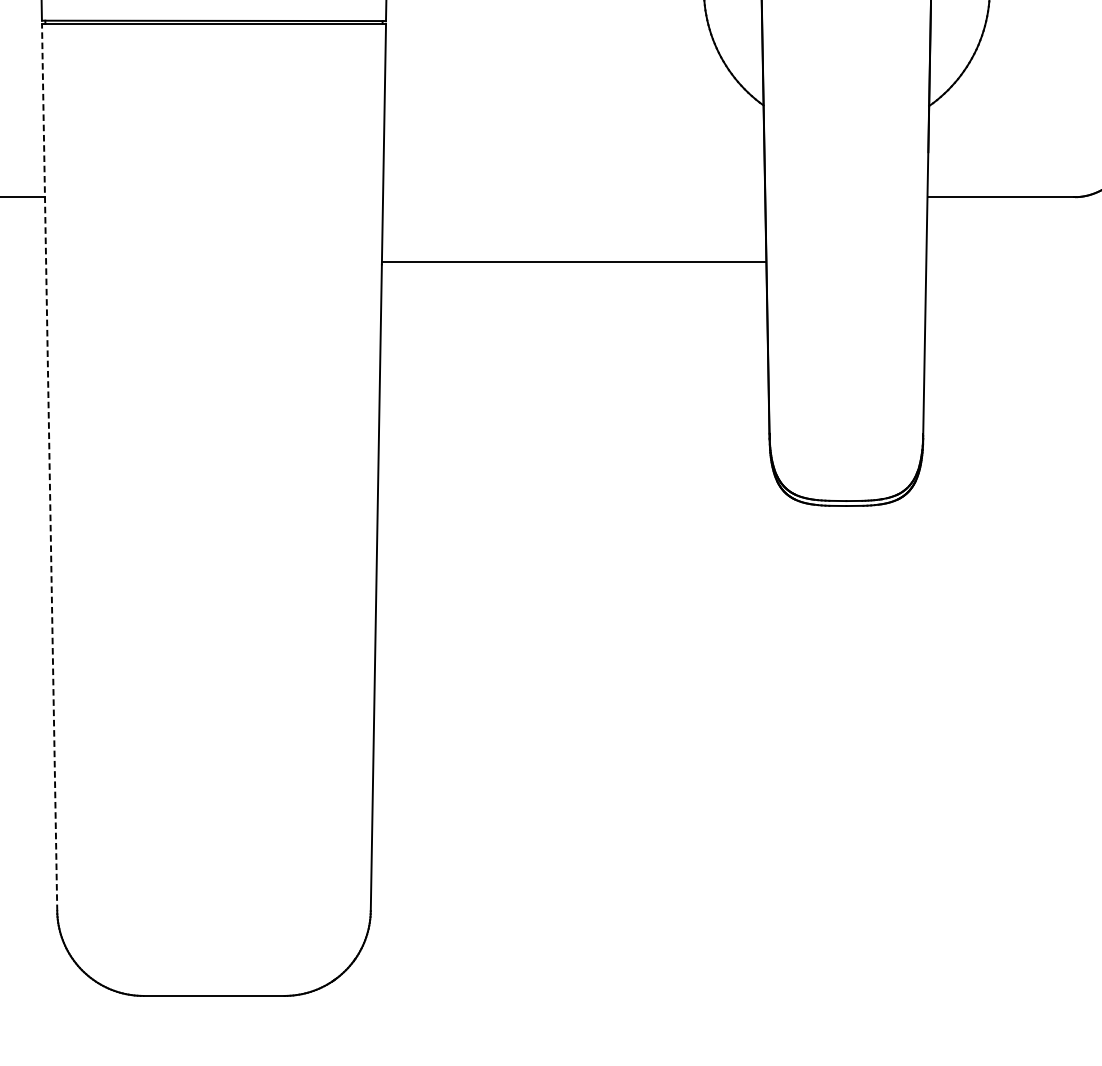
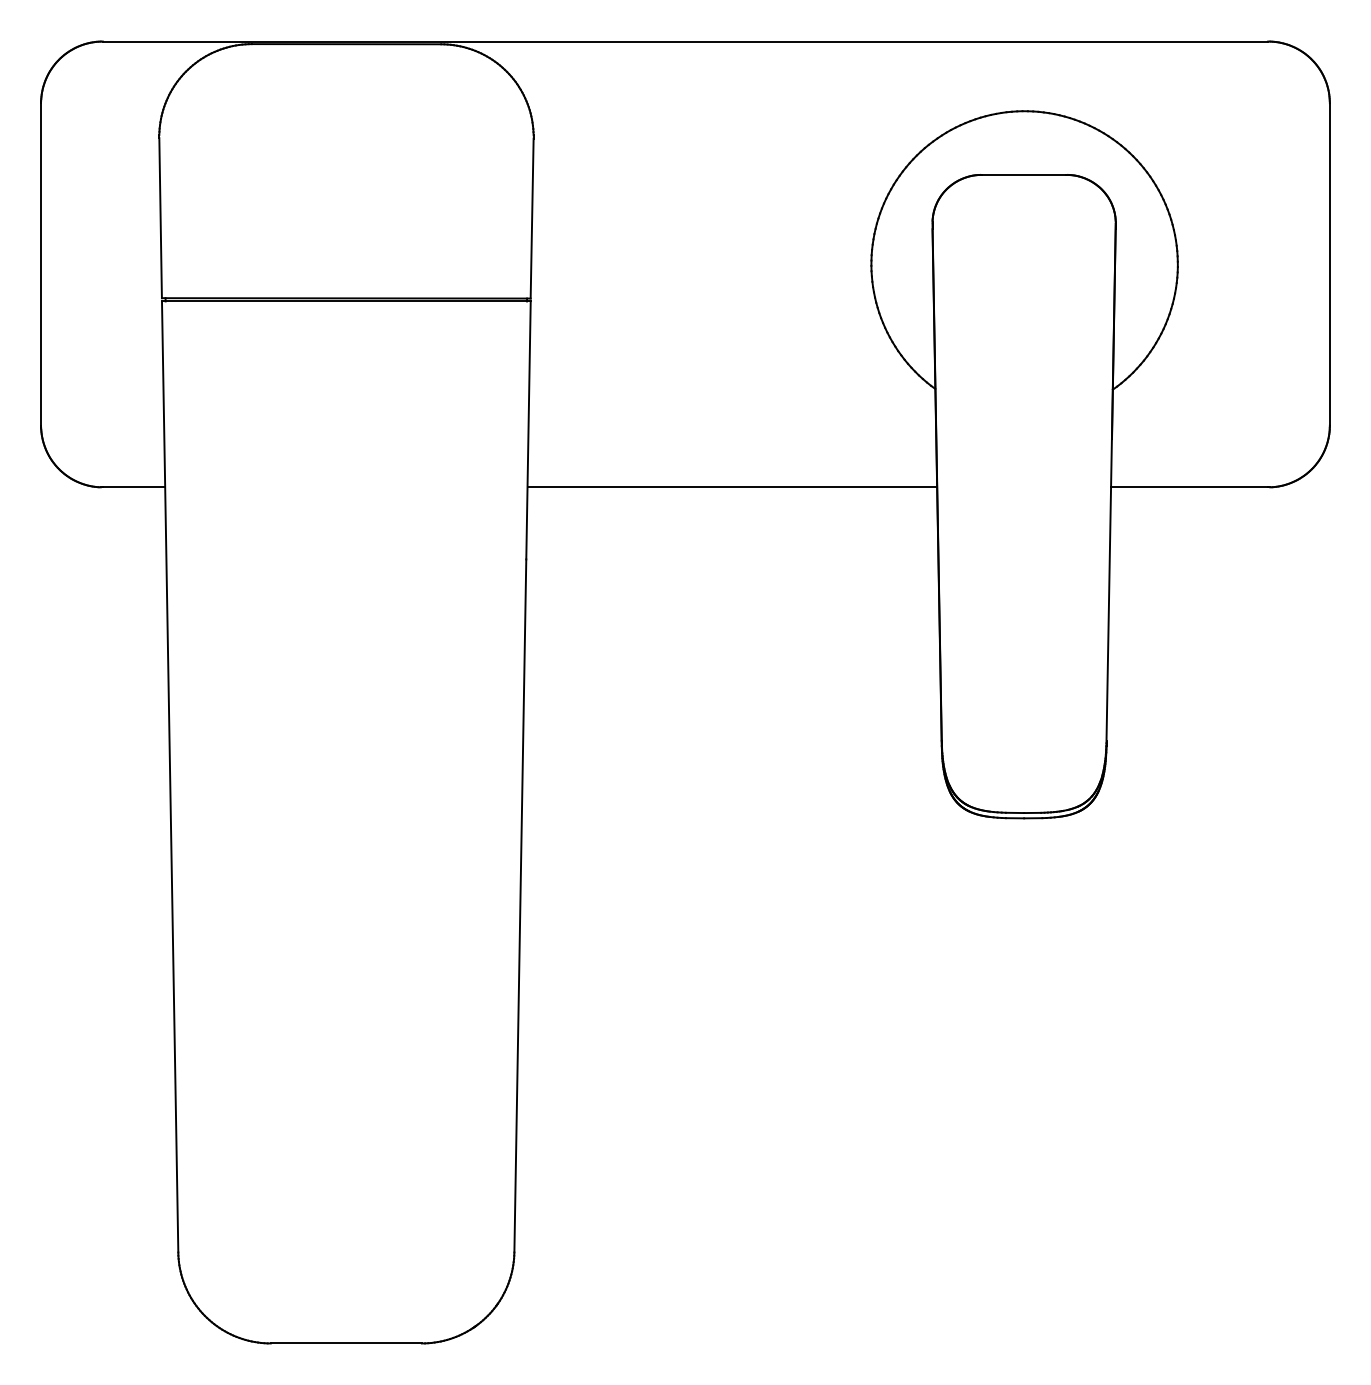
line: (574, 261) -> (732, 487), moved
line: (49, 466) -> (170, 776), dashed -> solid

